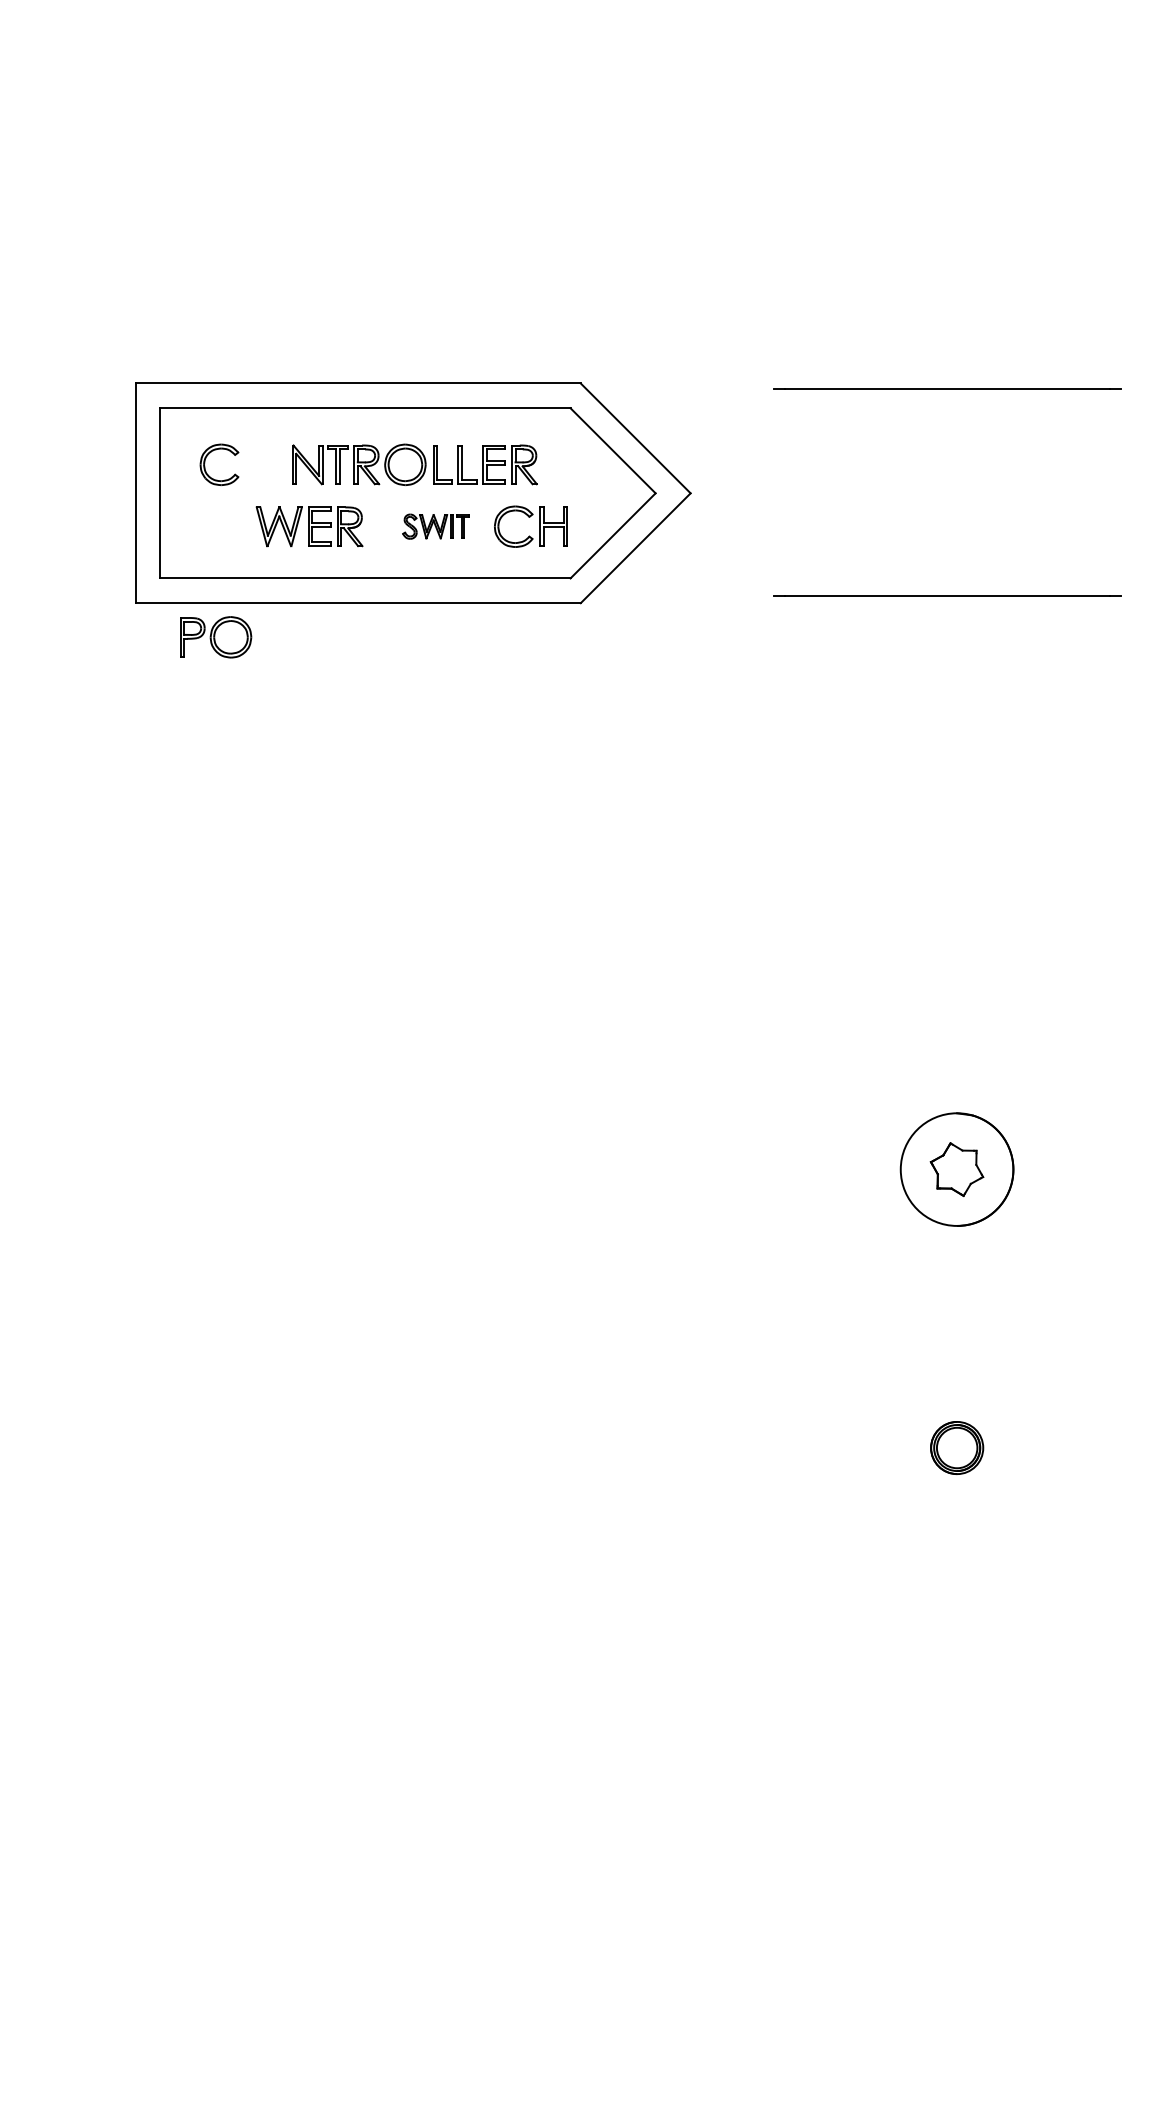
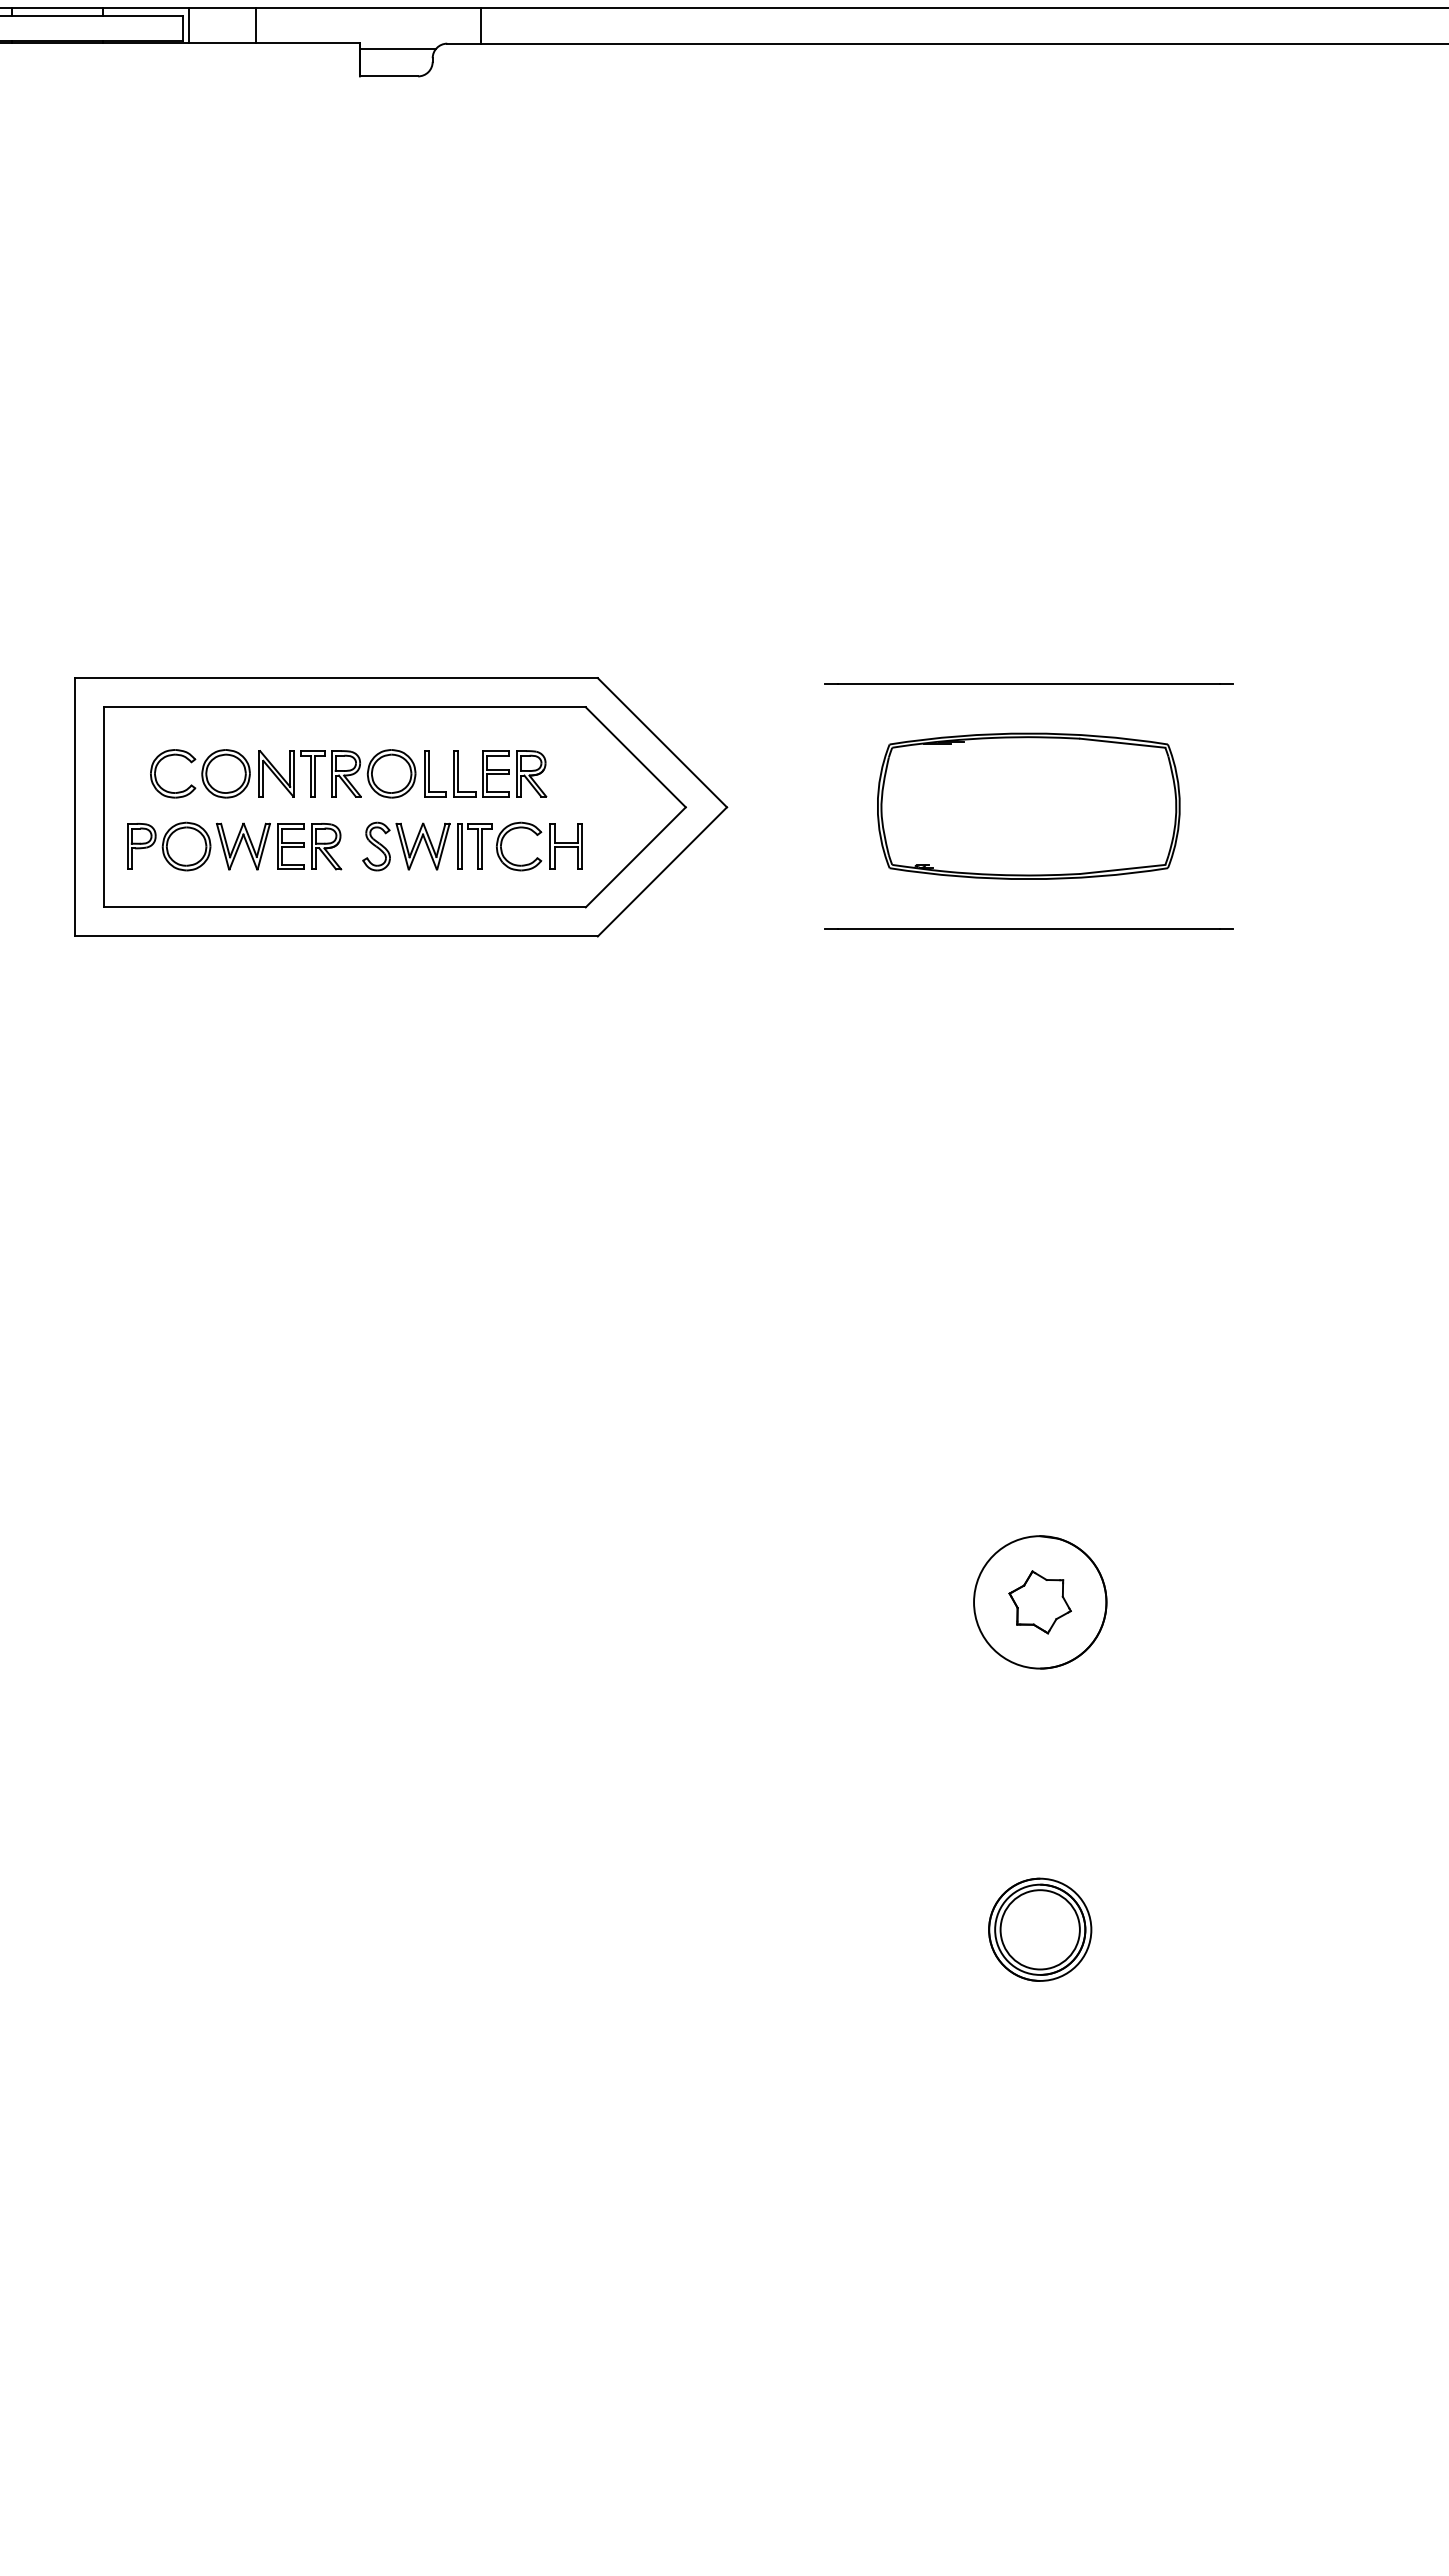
part: (264, 464) -> (225, 773), added
part: (947, 491) -> (1028, 805), added
part: (435, 526) -> (427, 846), size x1.67
part: (216, 637) -> (169, 846), moved
part: (957, 1447) -> (1040, 1929), size x1.67

